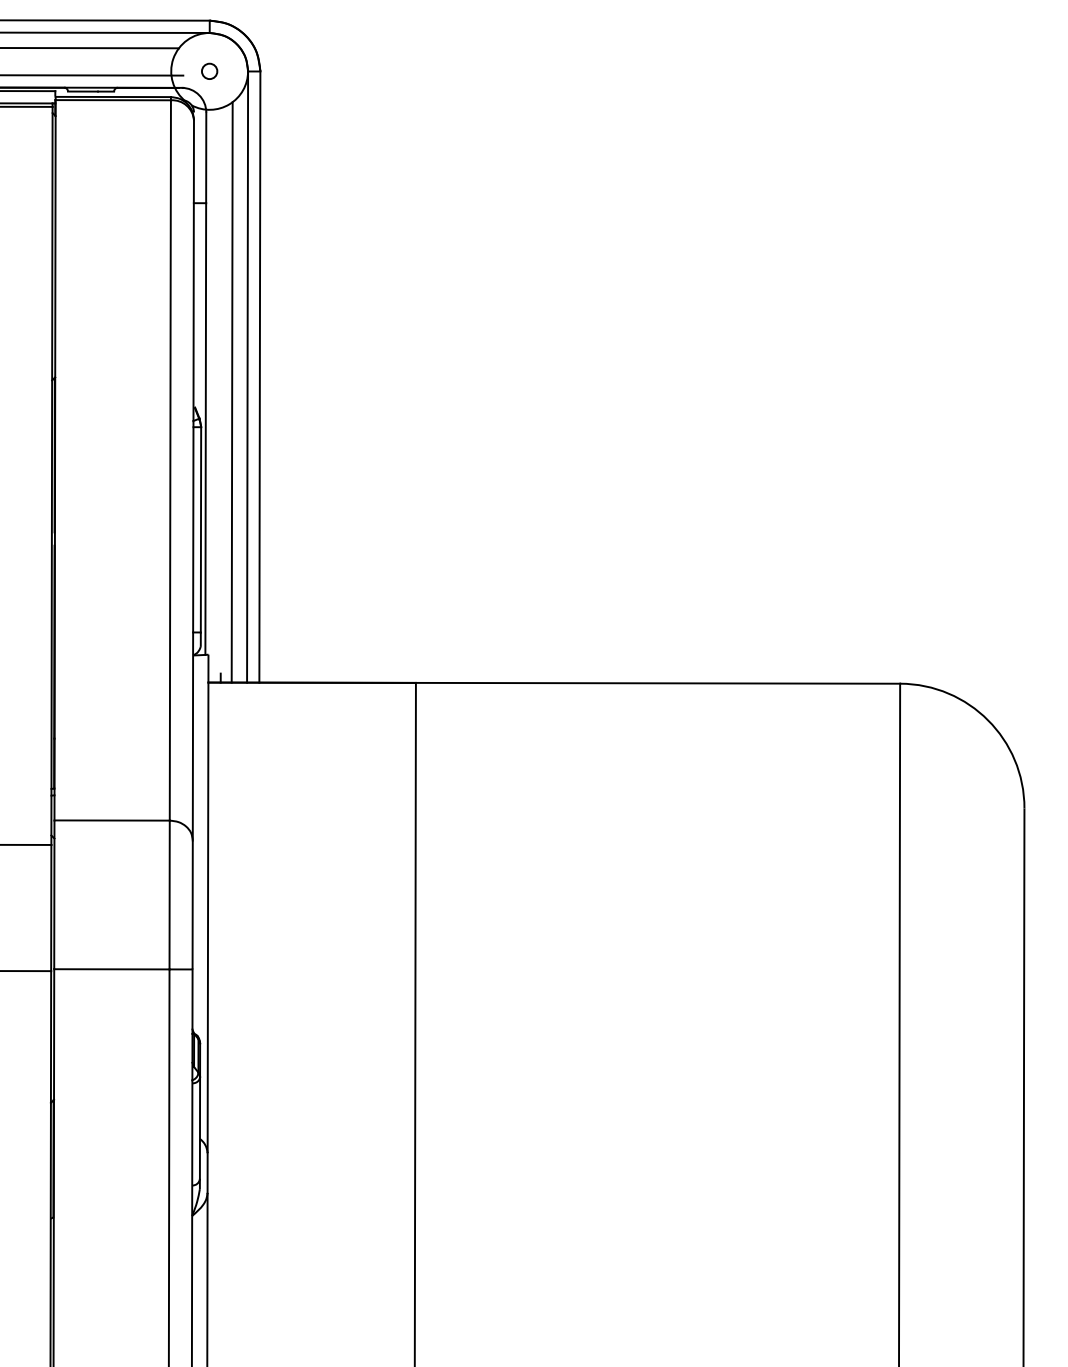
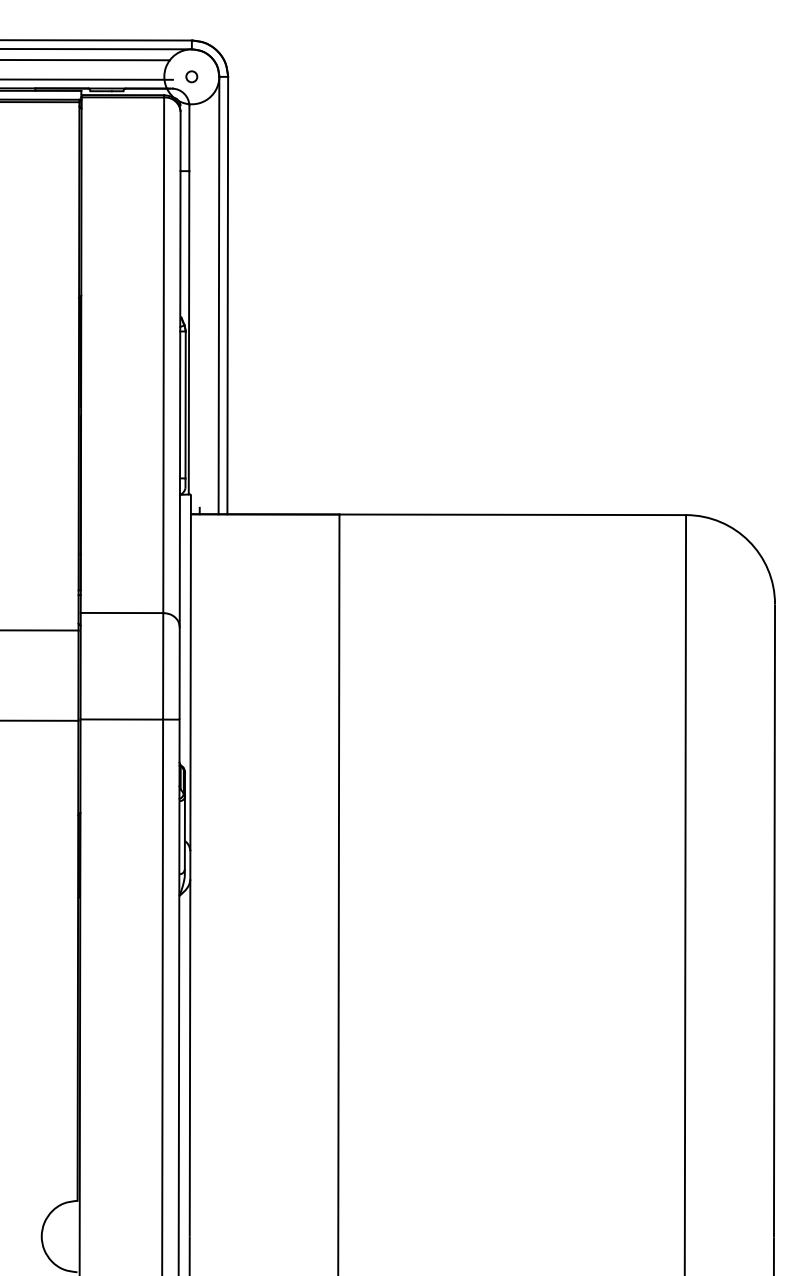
line: (231, 392) -> (207, 306), removed

